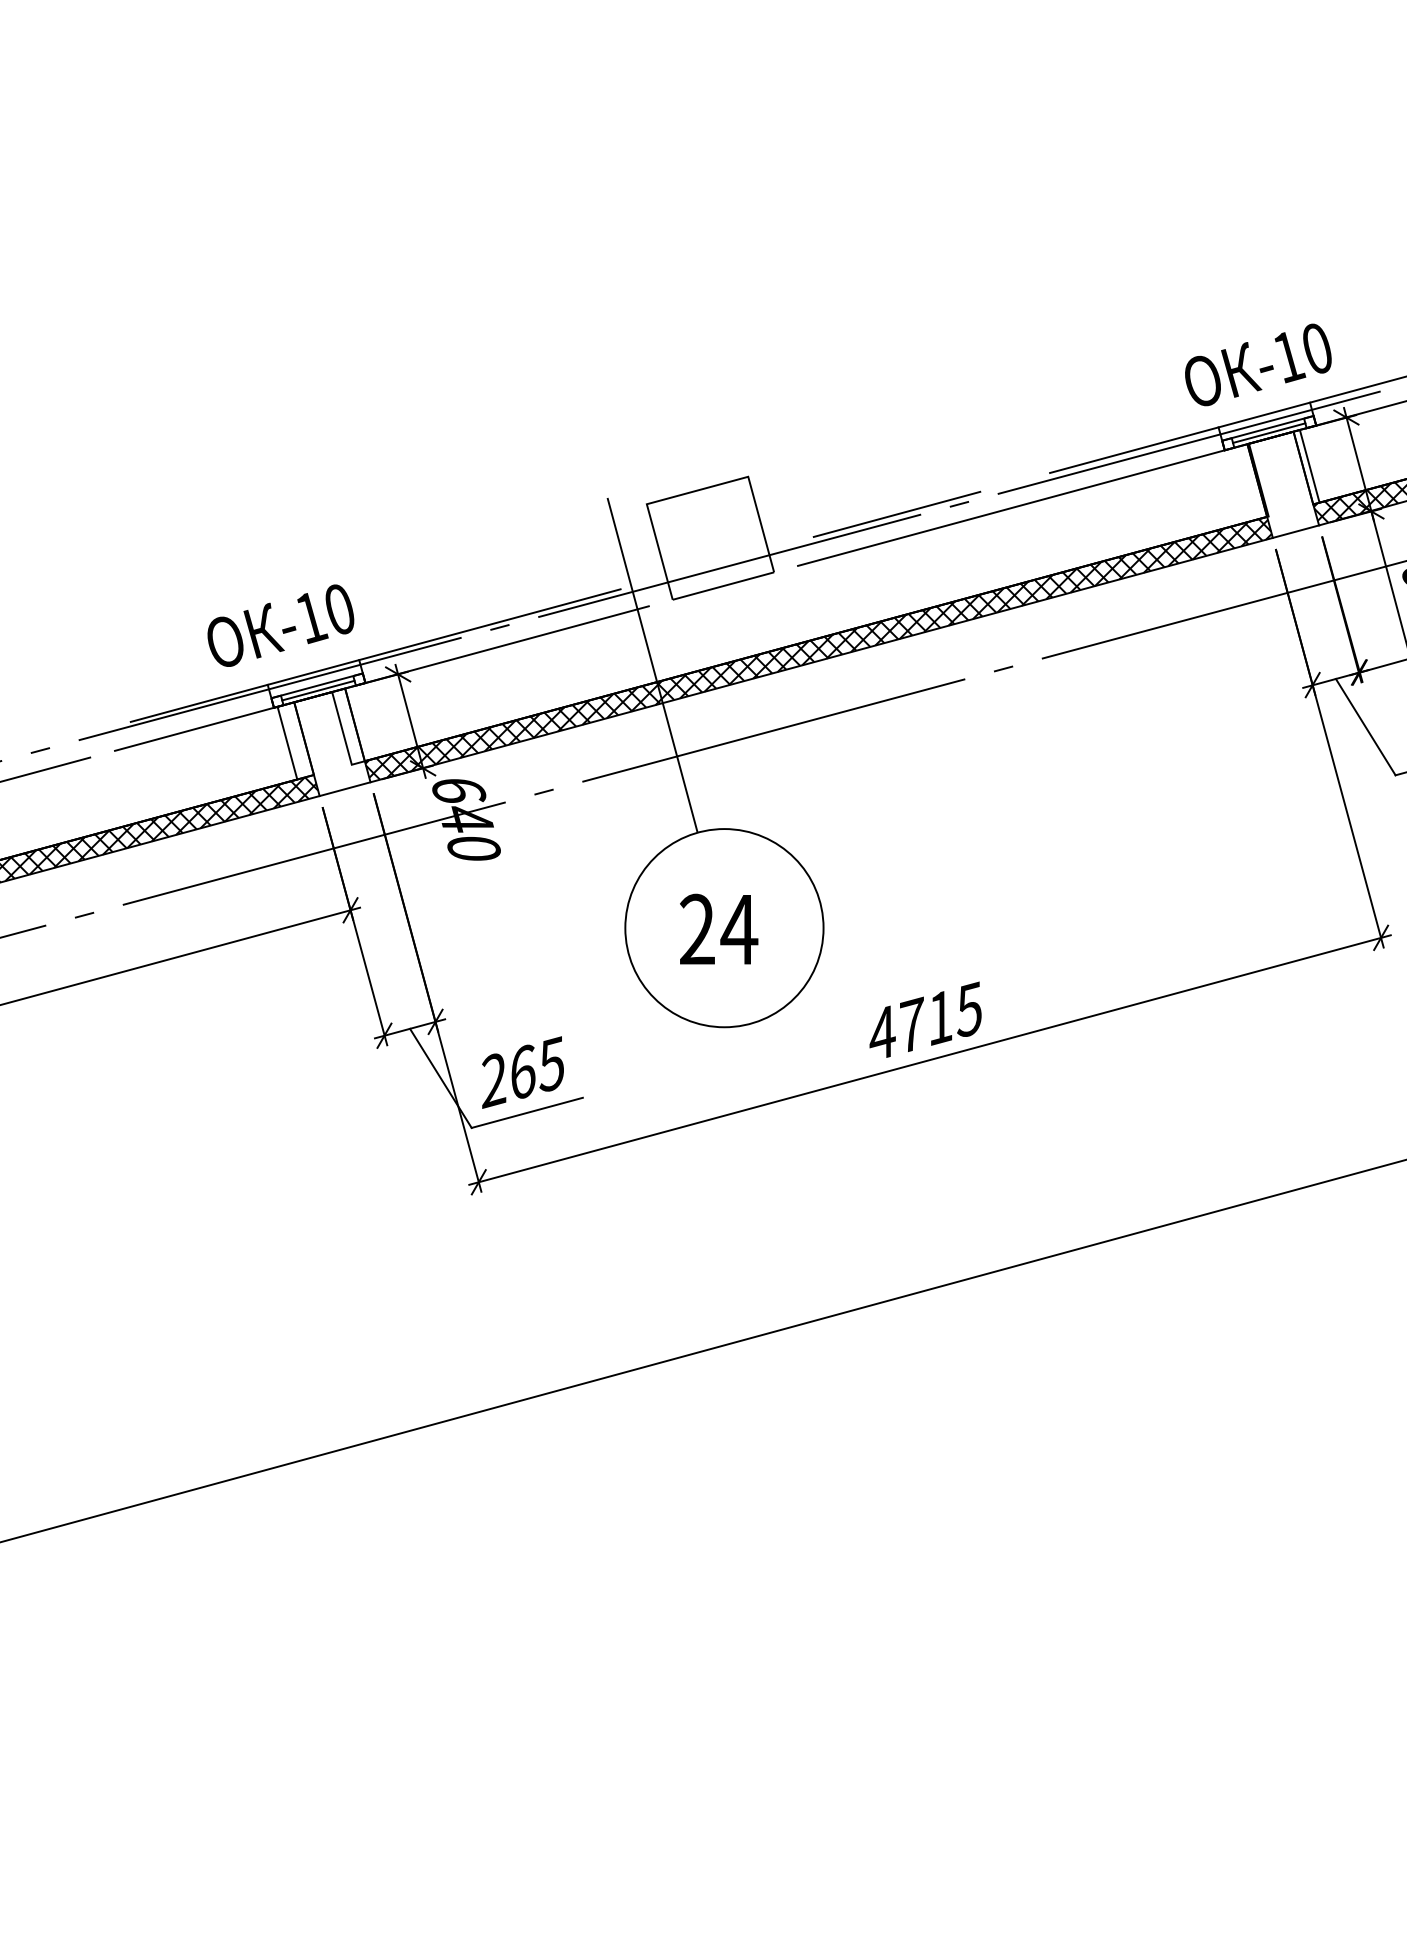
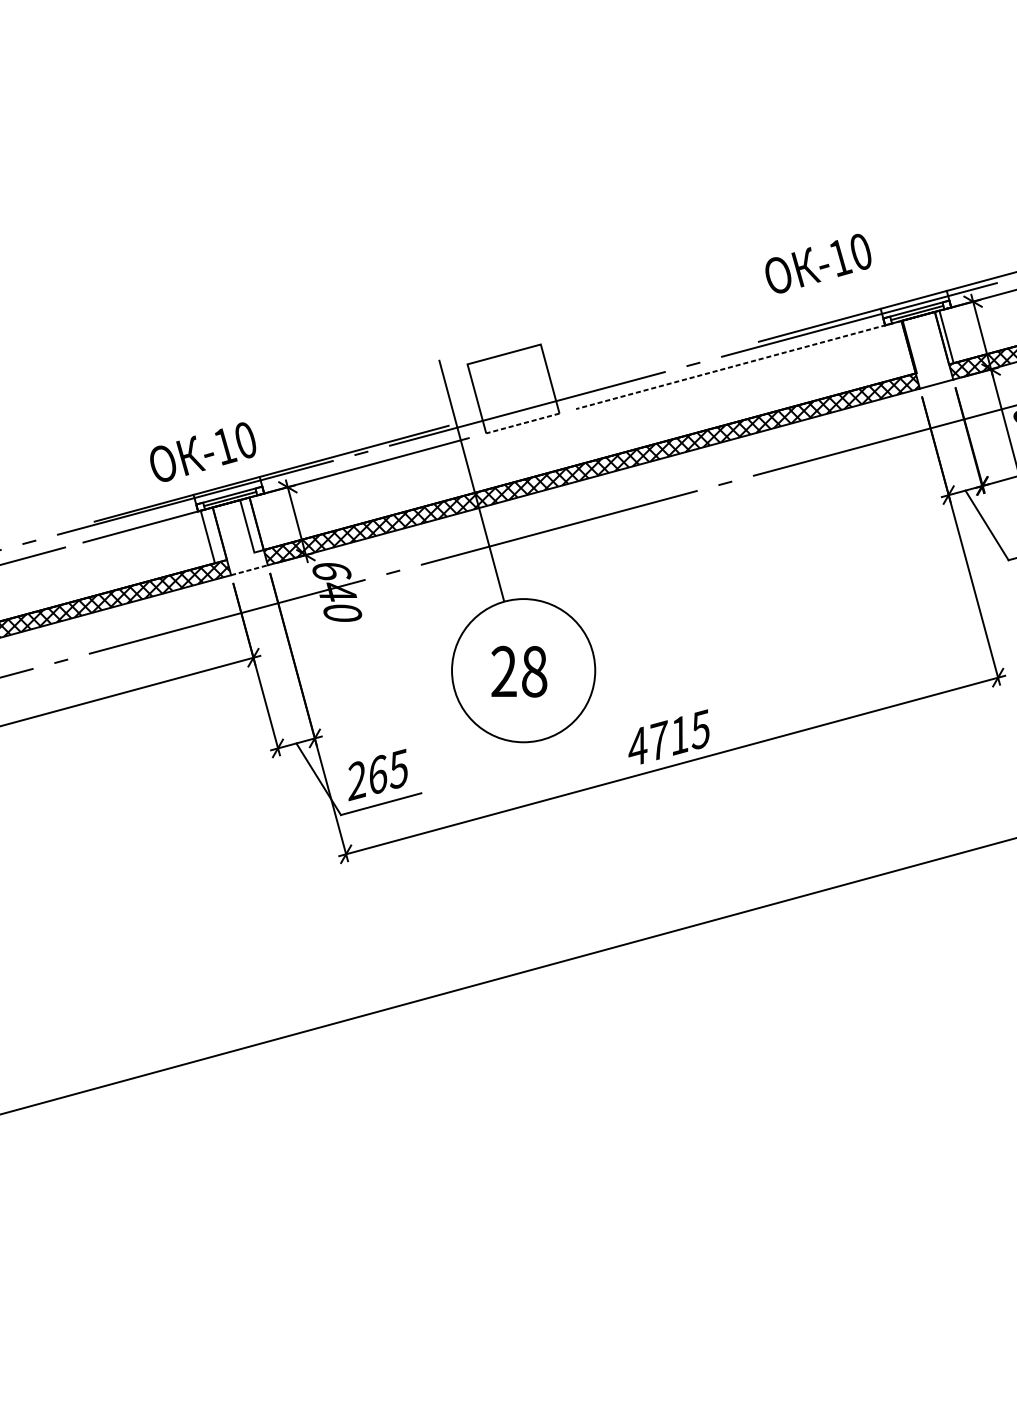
text: (1258, 364) -> (818, 263), moved
line: (1021, 505) -> (738, 365), solid -> dashed
line: (896, 513) -> (647, 371), removed
line: (723, 586) -> (522, 423), solid -> dashed
line: (345, 789) -> (249, 570), solid -> dashed
text: (739, 929) -> (534, 671), 24 -> 28

